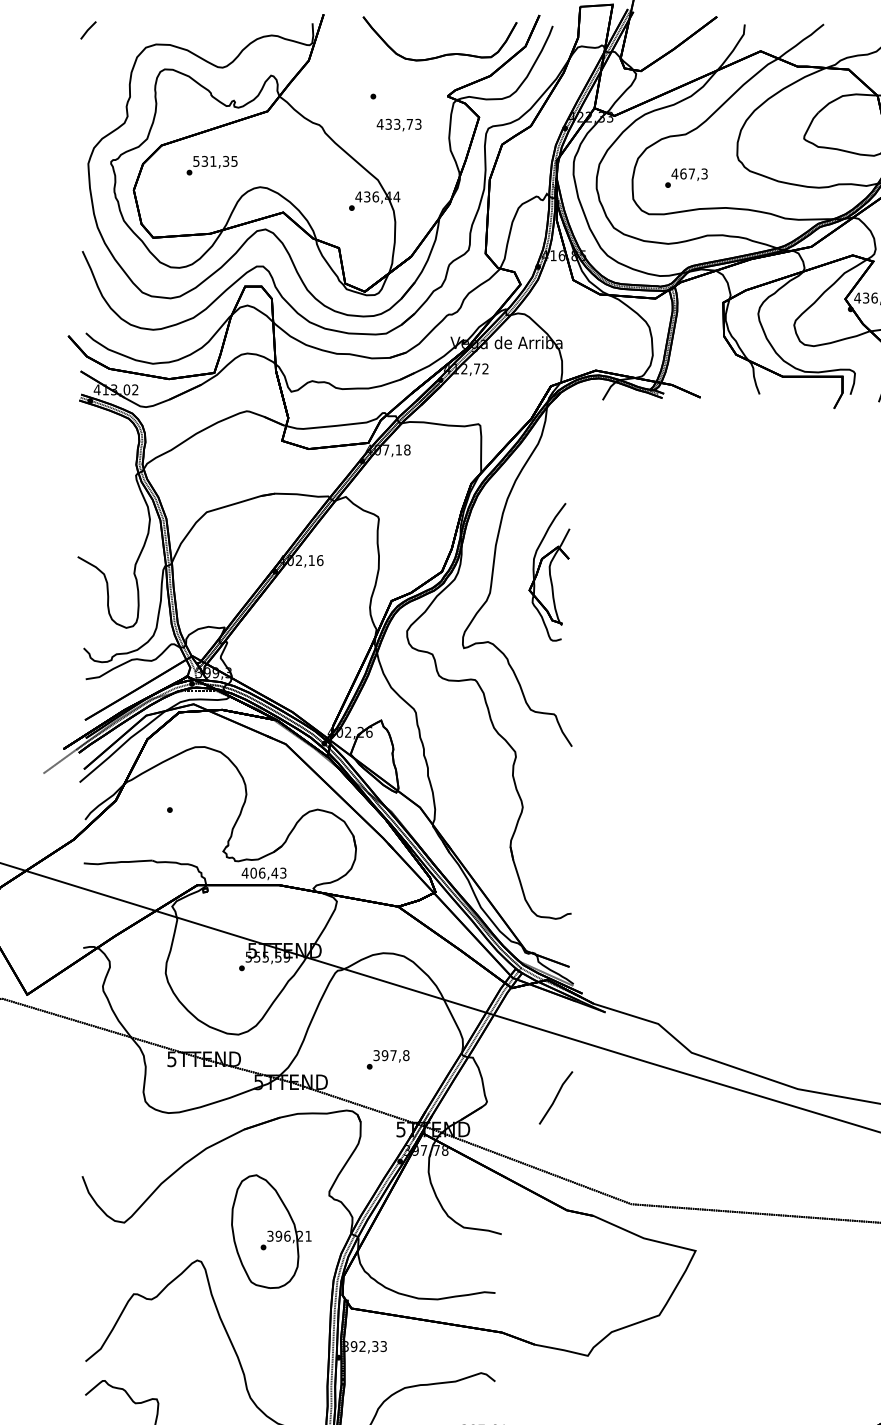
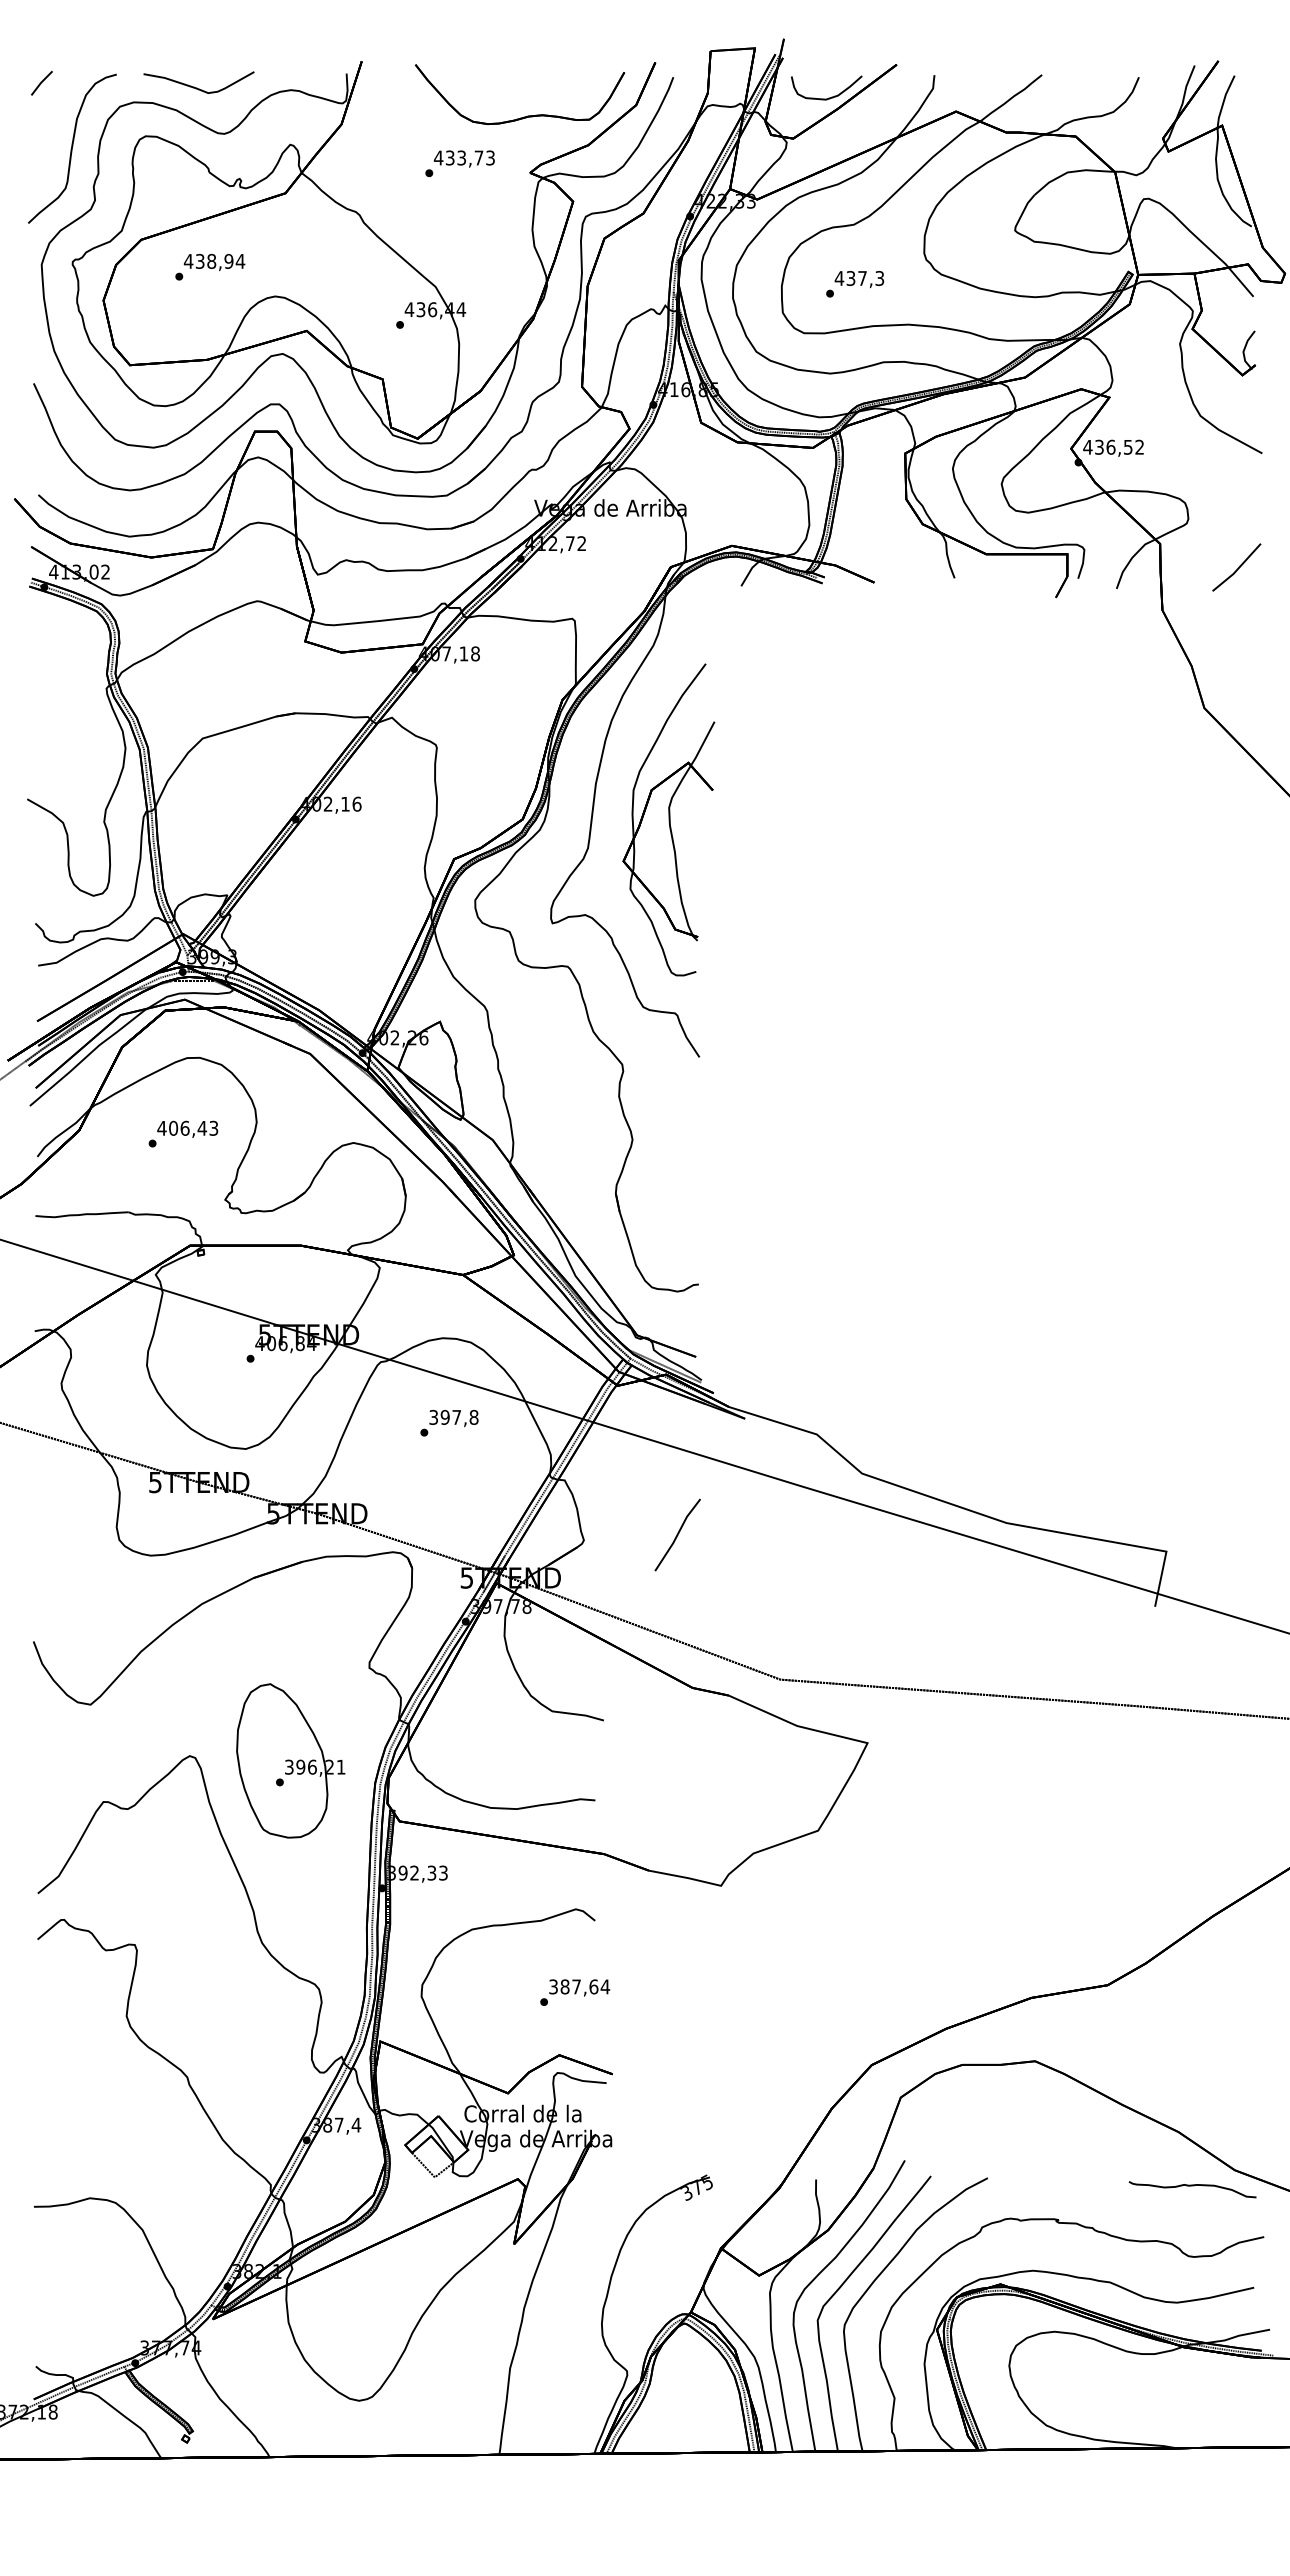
curve: (202, 33) -> (197, 87), added
curve: (666, 40) -> (828, 97), added
curve: (111, 78) -> (72, 148), added
text: (398, 124) -> (463, 158), moved
text: (215, 160) -> (214, 260), 531,35 -> 438,94
text: (683, 173) -> (850, 278), 467,3 -> 437,3
part: (549, 571) -> (668, 819), size x1.67
text: (263, 873) -> (187, 1128), moved
text: (267, 957) -> (285, 1343), 555,59 -> 406,84
text: (388, 1060) -> (449, 1423), moved
part: (271, 1231) -> (290, 1760), moved

